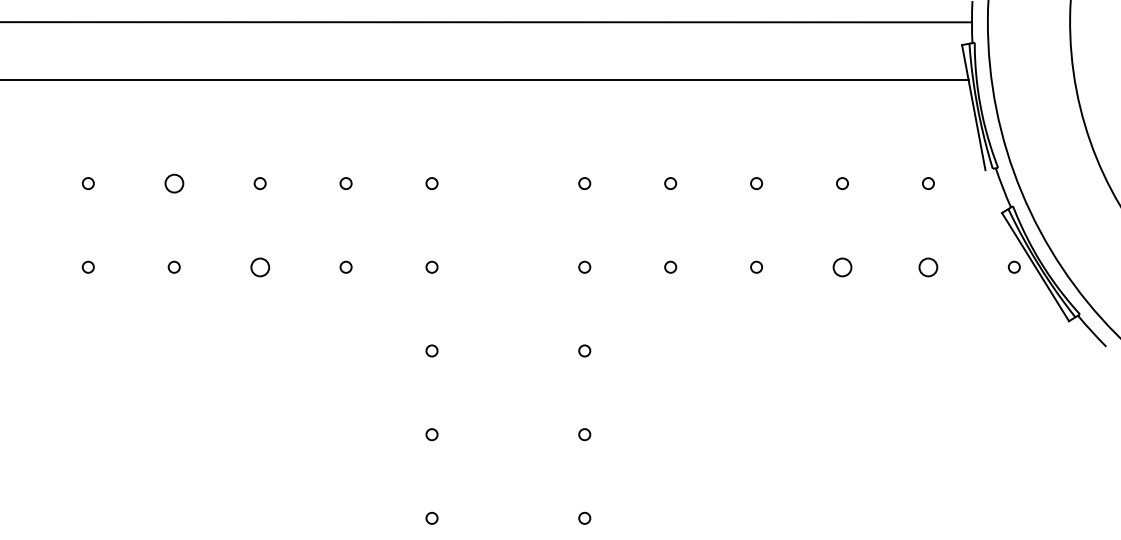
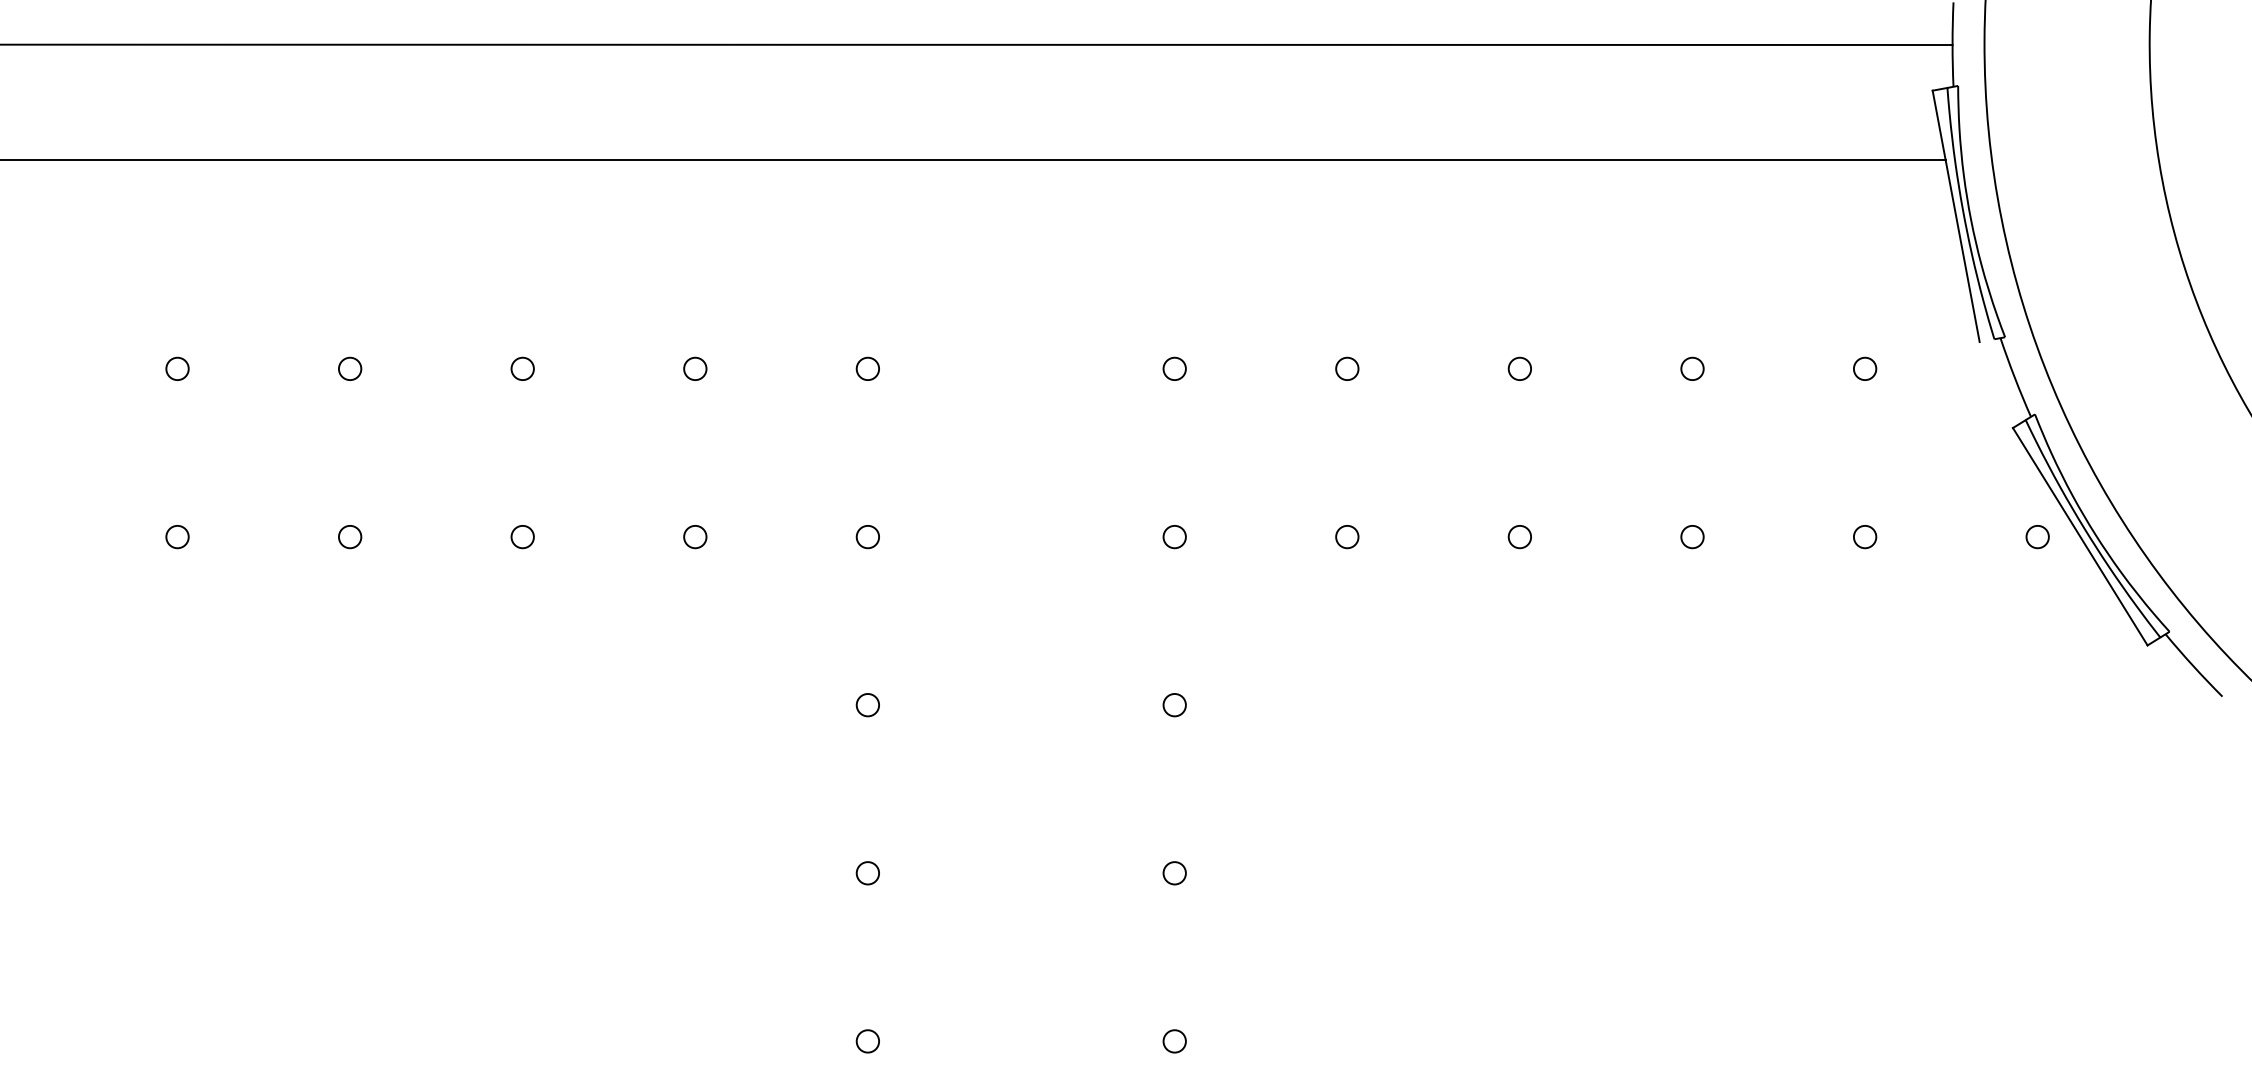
circle: (173, 183) -> (348, 368), size x0.62
circle: (259, 266) -> (521, 535), size x0.62
circle: (842, 266) -> (1692, 535), size x0.62
circle: (928, 266) -> (1865, 535), size x0.62

